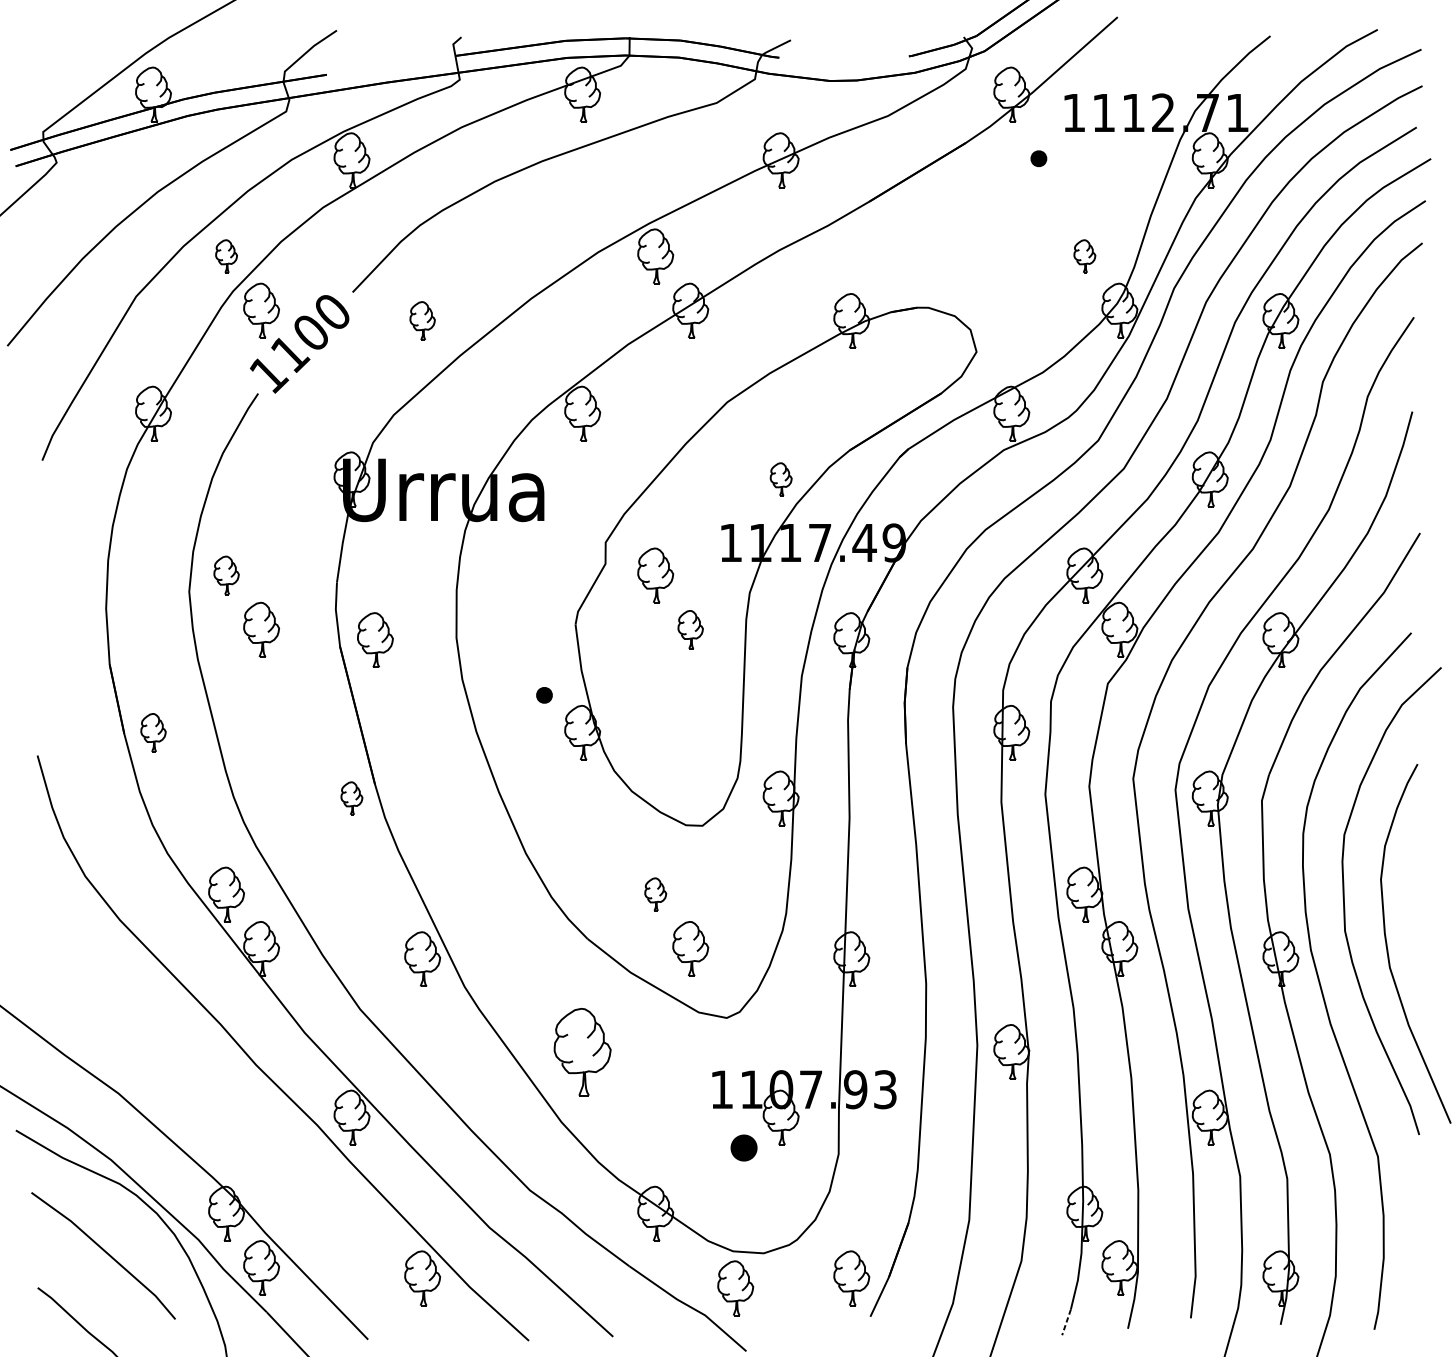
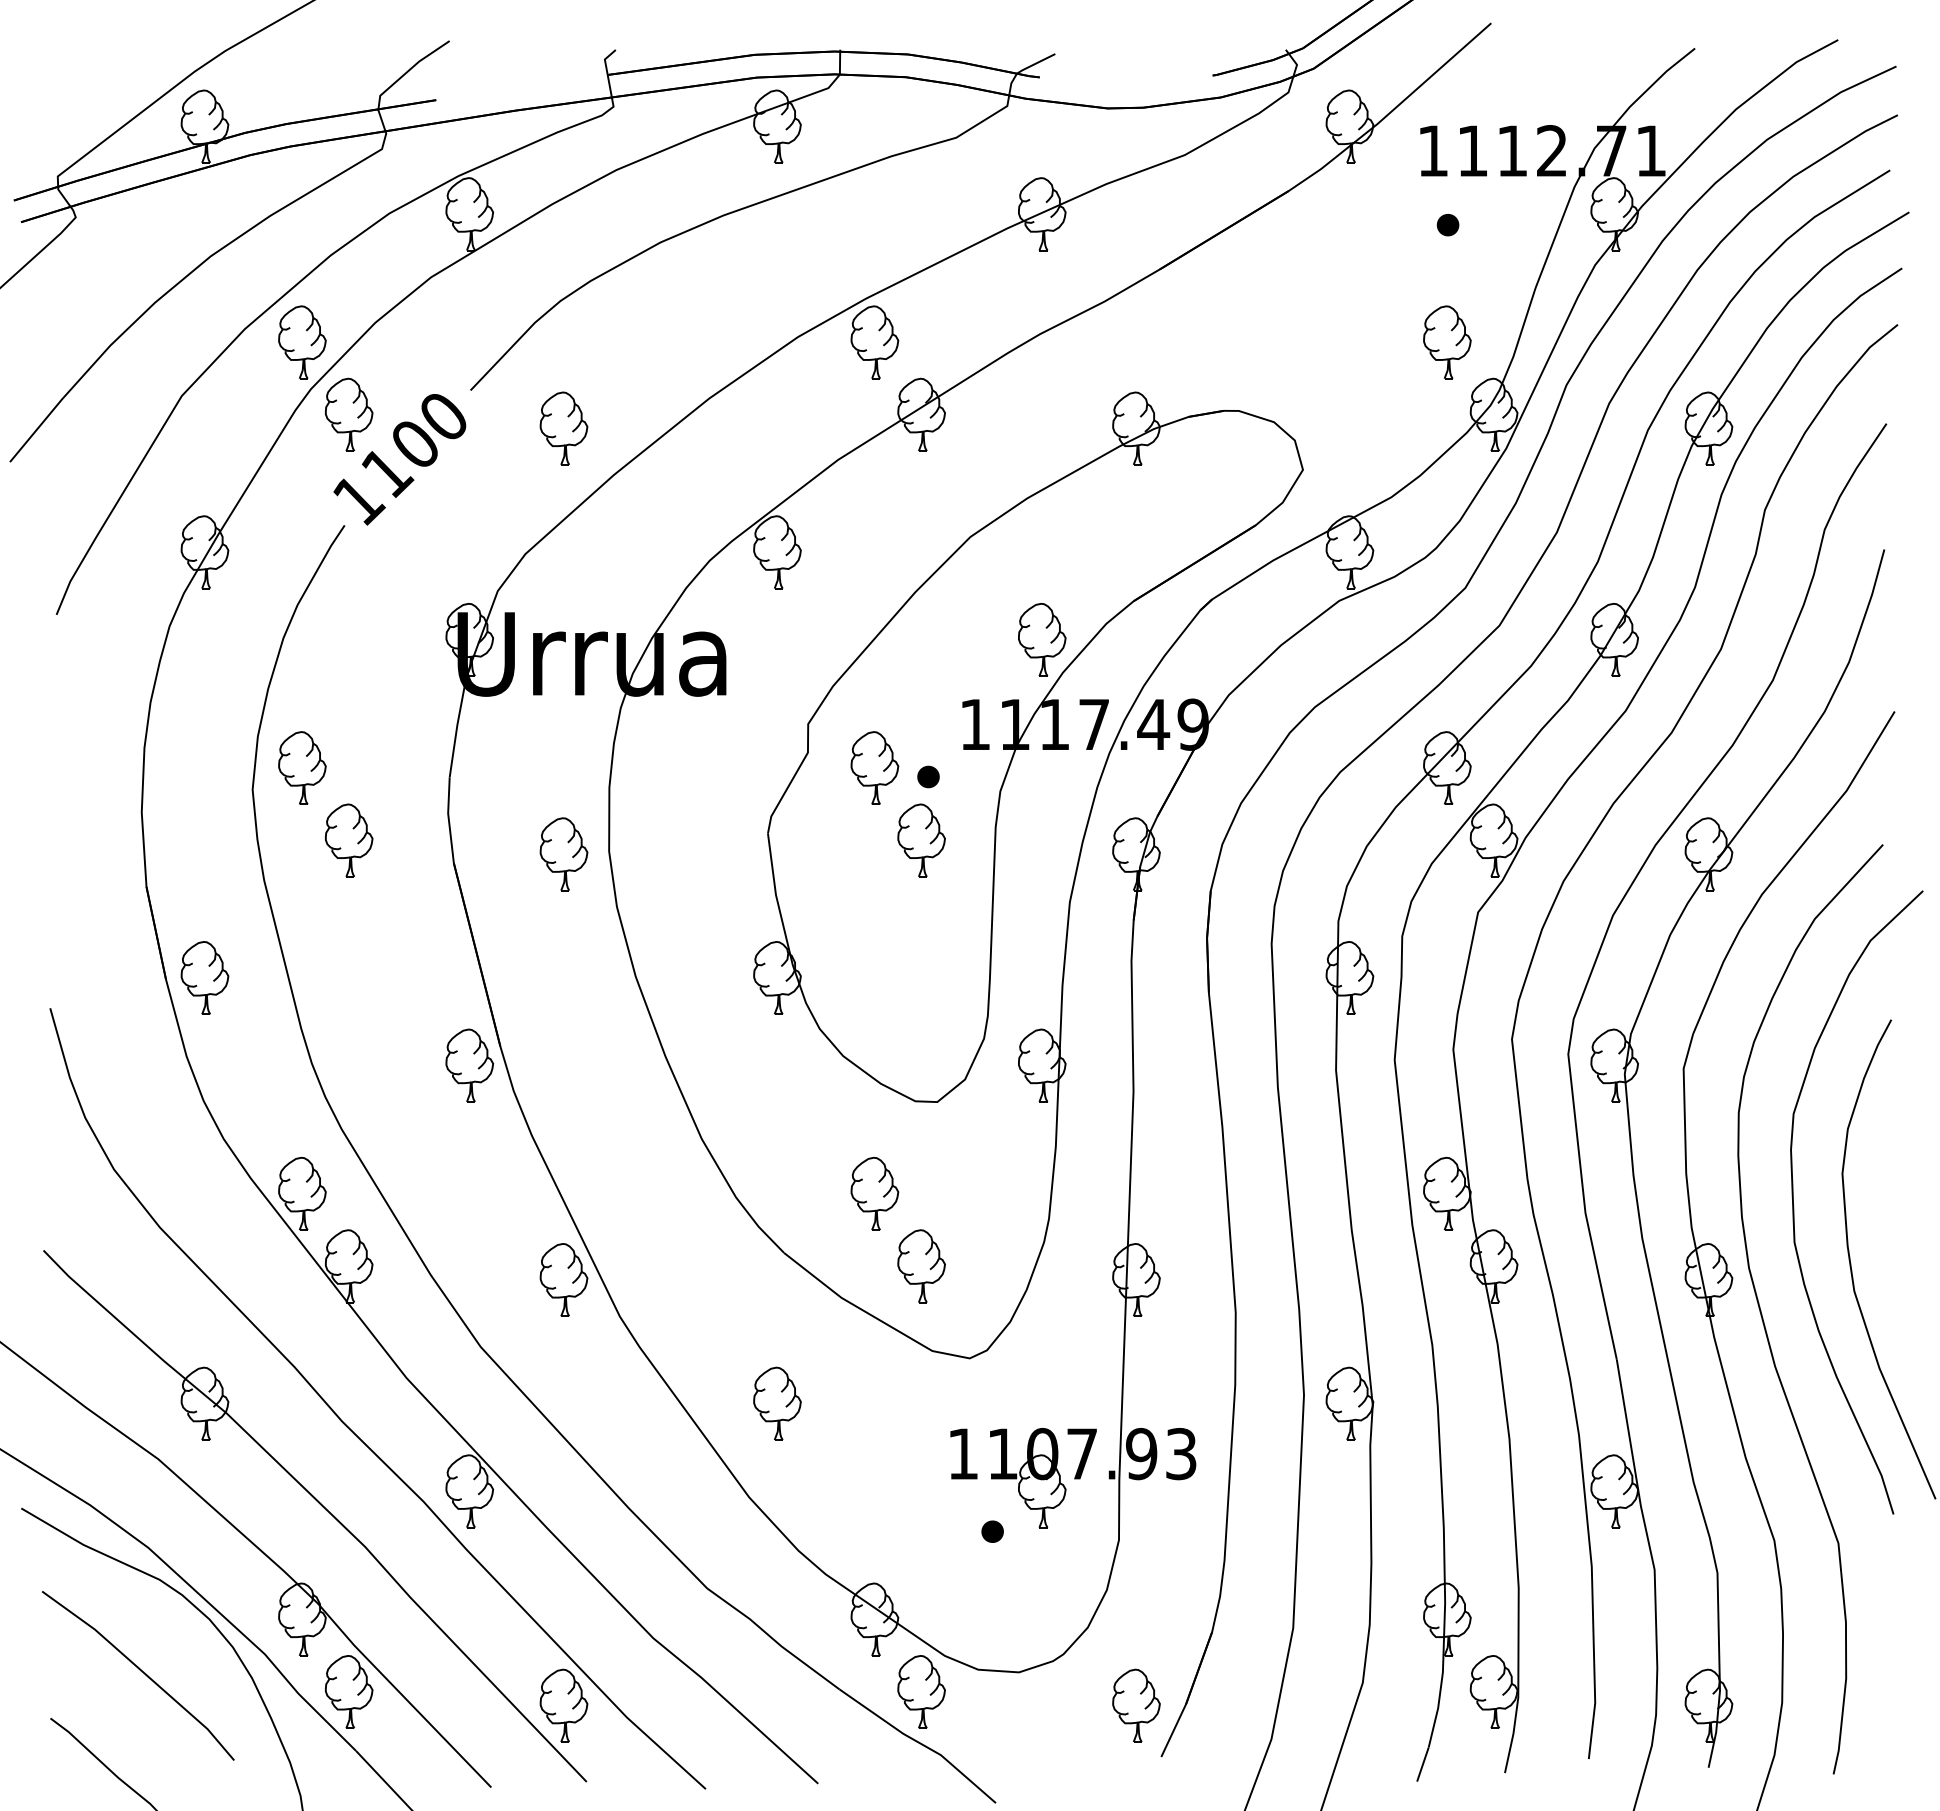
part: (1038, 159) -> (1447, 225), moved
part: (226, 256) -> (302, 342), size x1.67
part: (1084, 256) -> (1447, 342), size x1.67
part: (422, 320) -> (563, 428), size x1.43
part: (781, 479) -> (1042, 639), size x1.67
part: (226, 575) -> (302, 767), size x1.43
part: (690, 629) -> (921, 840), size x1.43
part: (375, 640) -> (563, 854), moved
part: (544, 694) -> (928, 776), moved
part: (153, 732) -> (204, 977), size x1.43
part: (351, 798) -> (469, 1065), size x1.67
part: (655, 894) -> (874, 1193), size x1.67
part: (582, 1051) -> (777, 1403), size x0.62
part: (242, 1130) -> (323, 1508), added
part: (743, 1147) -> (992, 1531), size x0.62
part: (735, 1287) -> (921, 1691), moved
line: (1066, 1323) -> (1422, 1765), dashed -> solid

